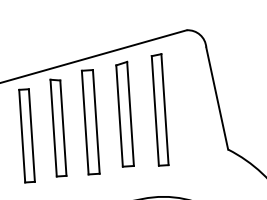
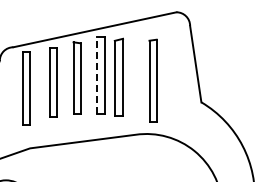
part: (159, 109) -> (152, 80), moved
part: (124, 113) -> (118, 76), moved
line: (85, 122) -> (97, 75), solid -> dashed

